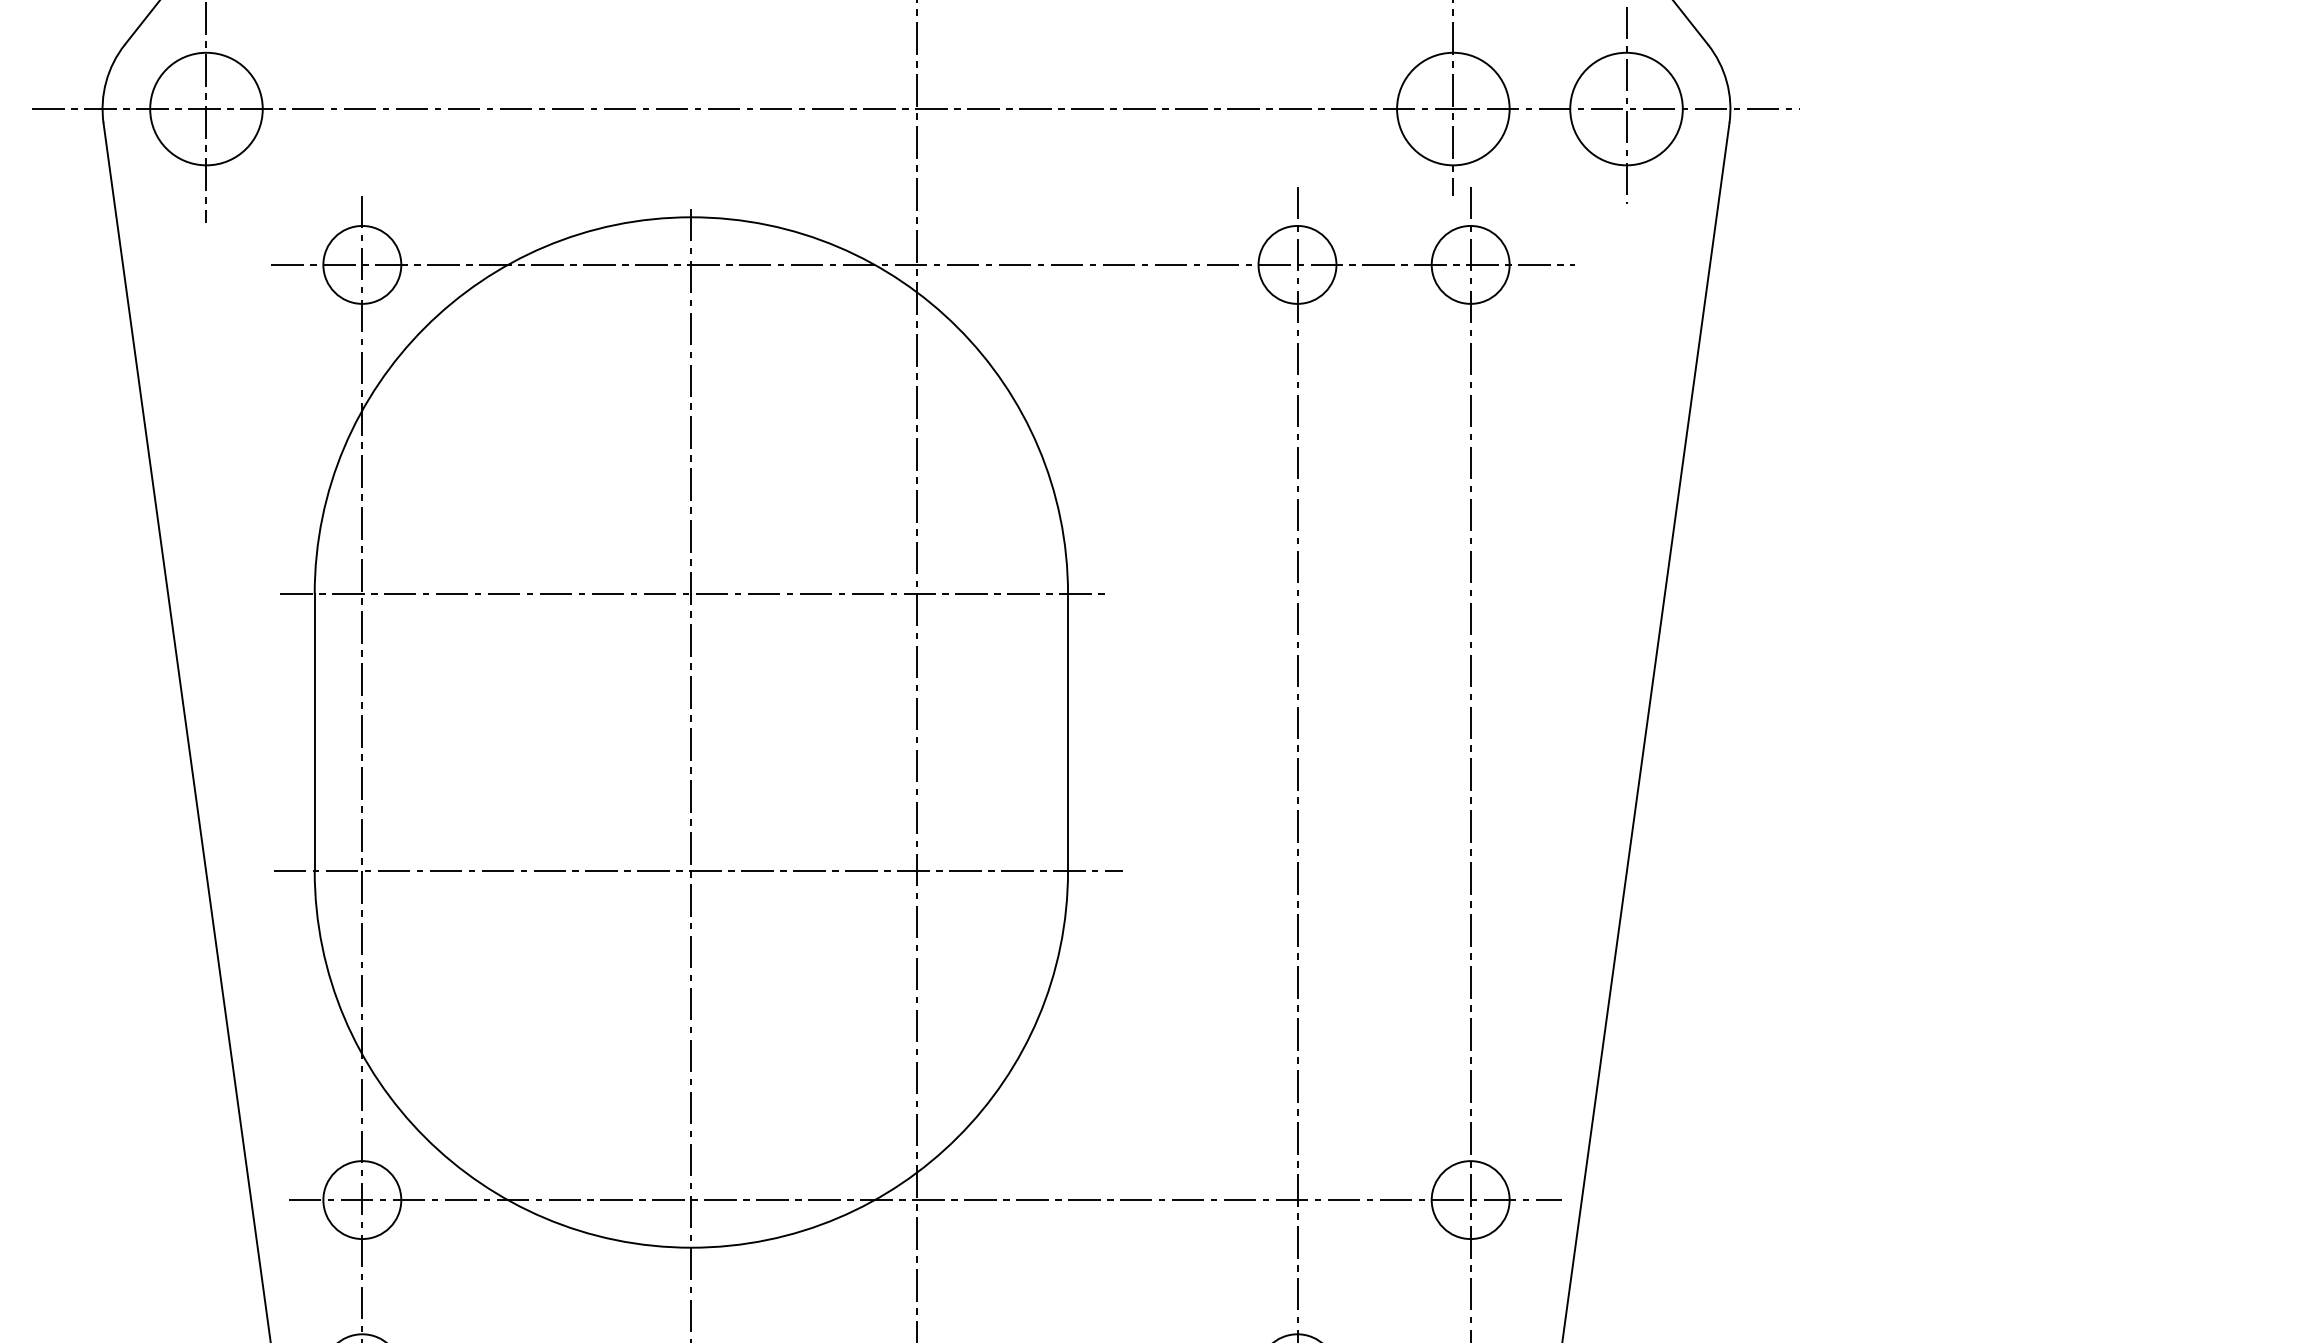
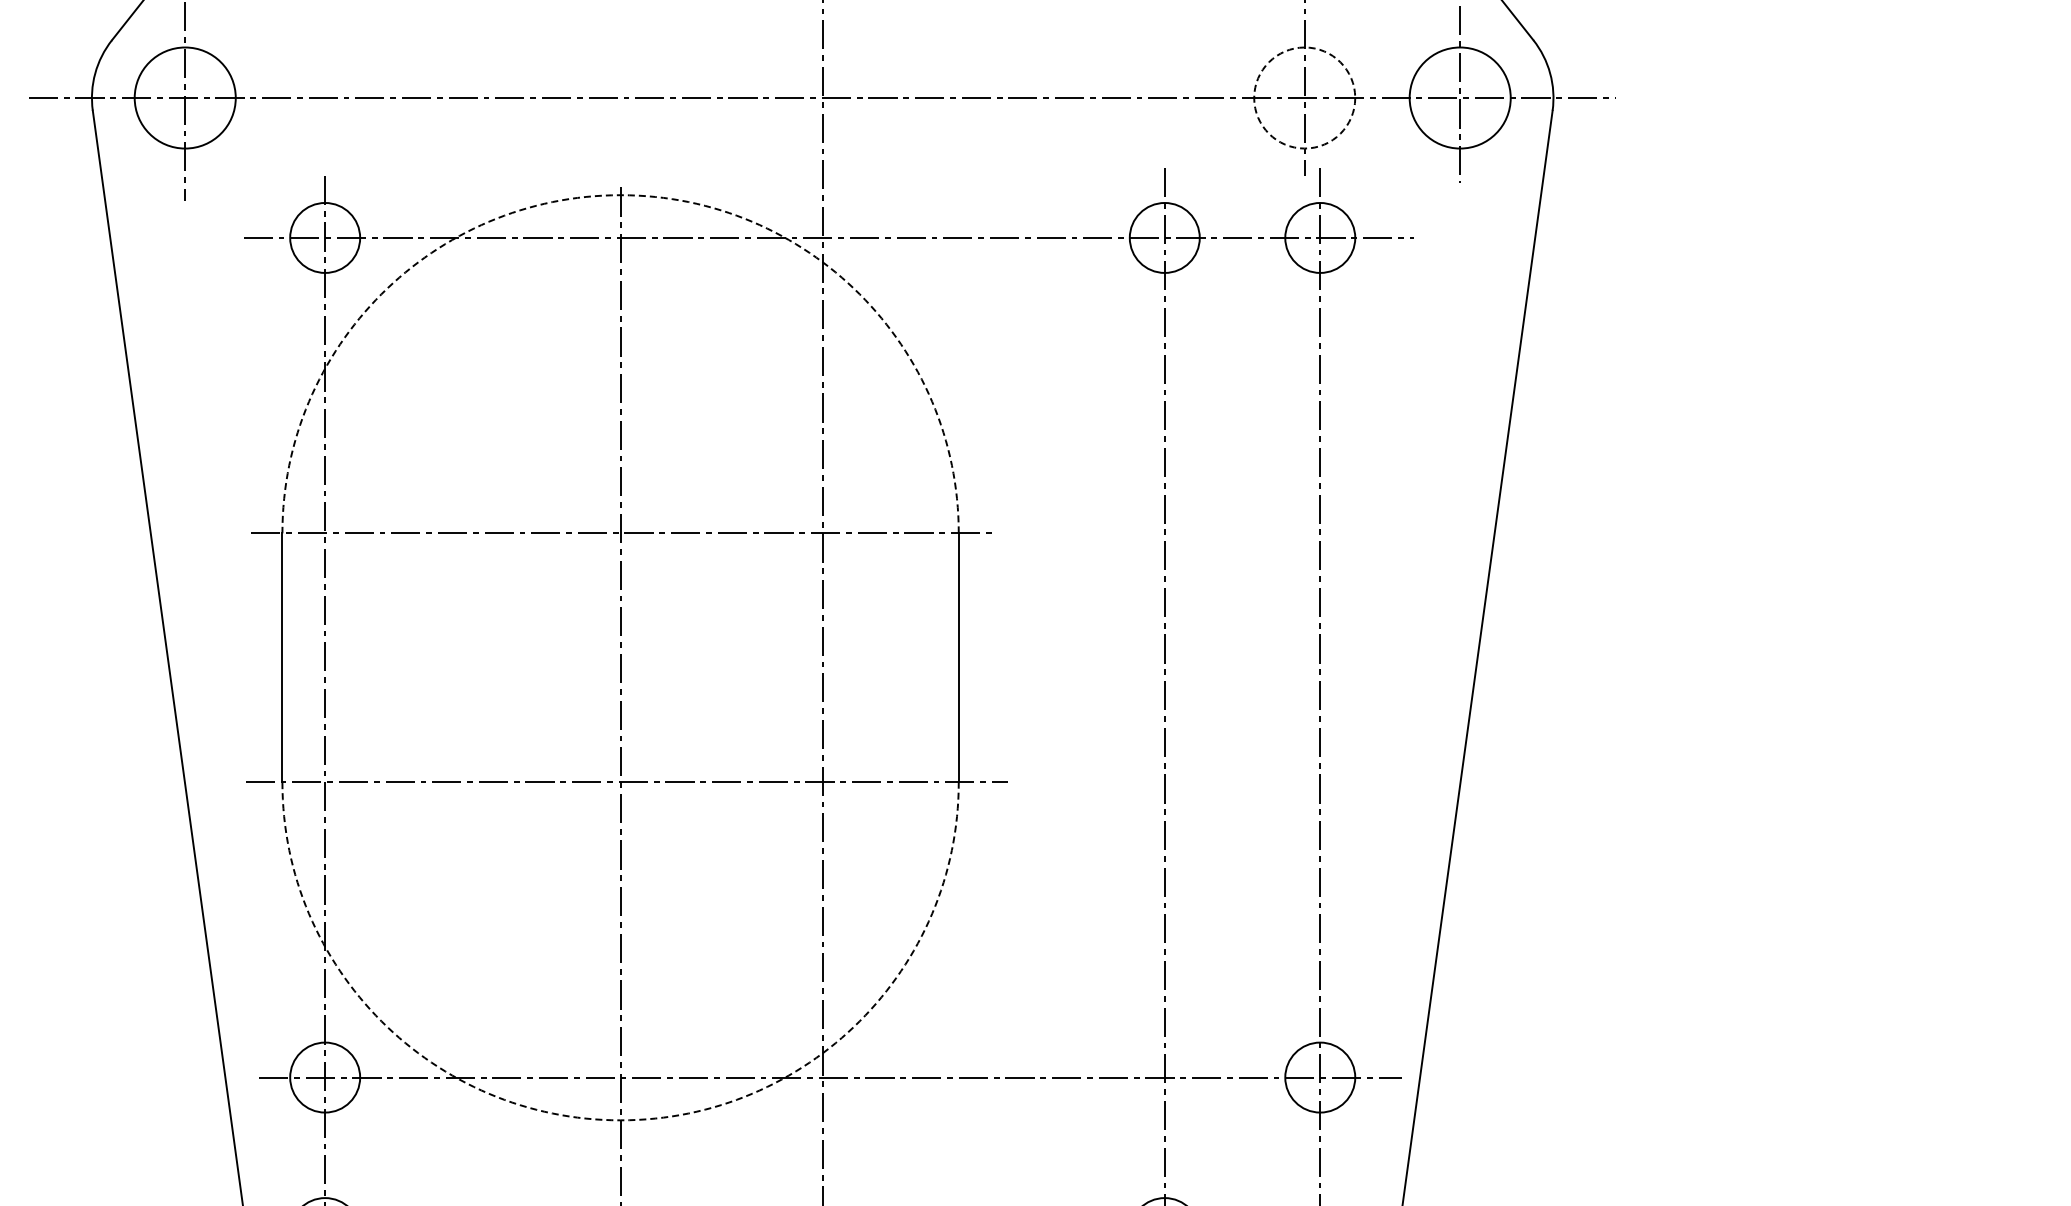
circle: (1453, 108) -> (1304, 97), solid -> dashed
arc: (691, 217) -> (620, 195), solid -> dashed
arc: (691, 1247) -> (620, 1120), solid -> dashed

